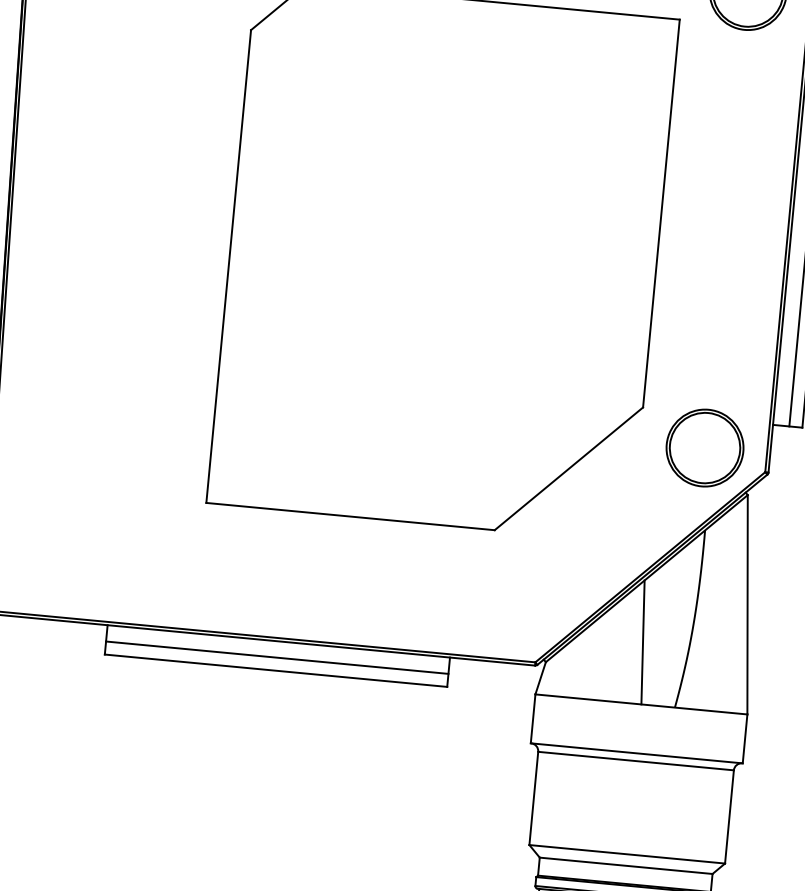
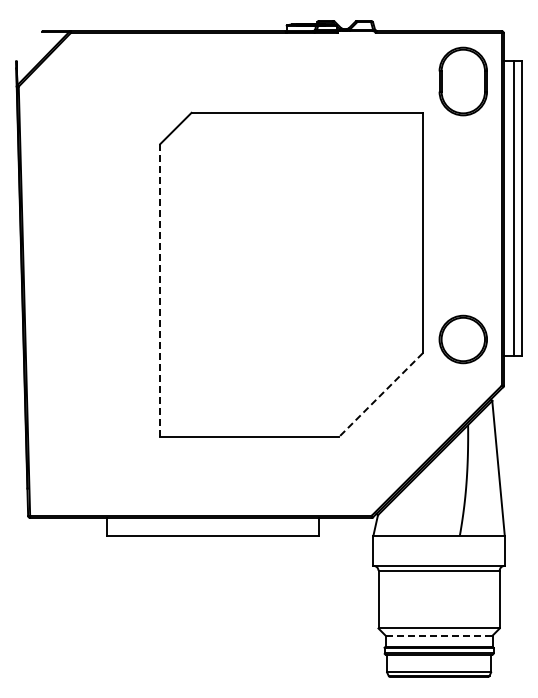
line: (228, 267) -> (160, 291), solid -> dashed
part: (703, 447) -> (462, 339), moved
line: (568, 469) -> (380, 395), solid -> dashed
line: (643, 642) -> (436, 497), removed
line: (276, 658) -> (212, 528), removed
line: (626, 865) -> (439, 635), solid -> dashed

